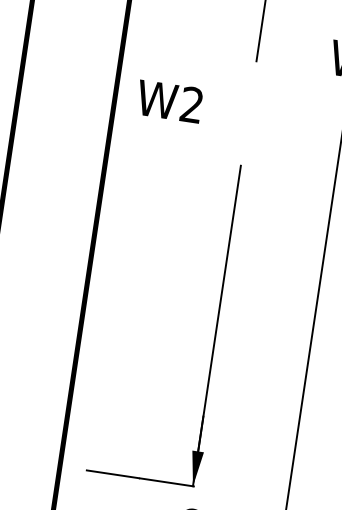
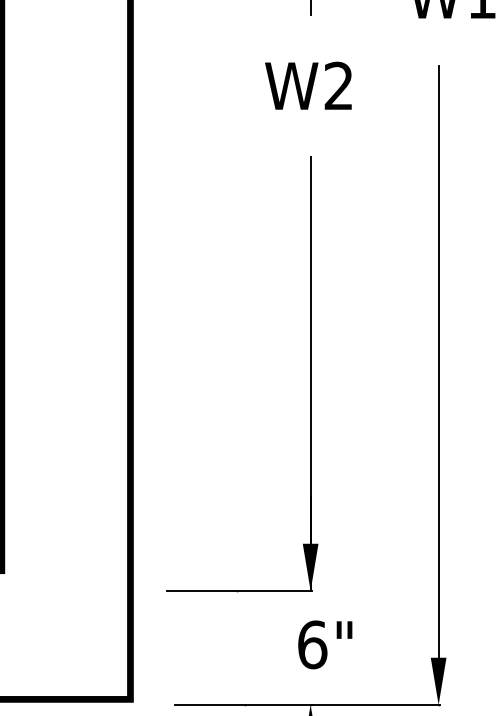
text: (169, 101) -> (308, 85), moved

